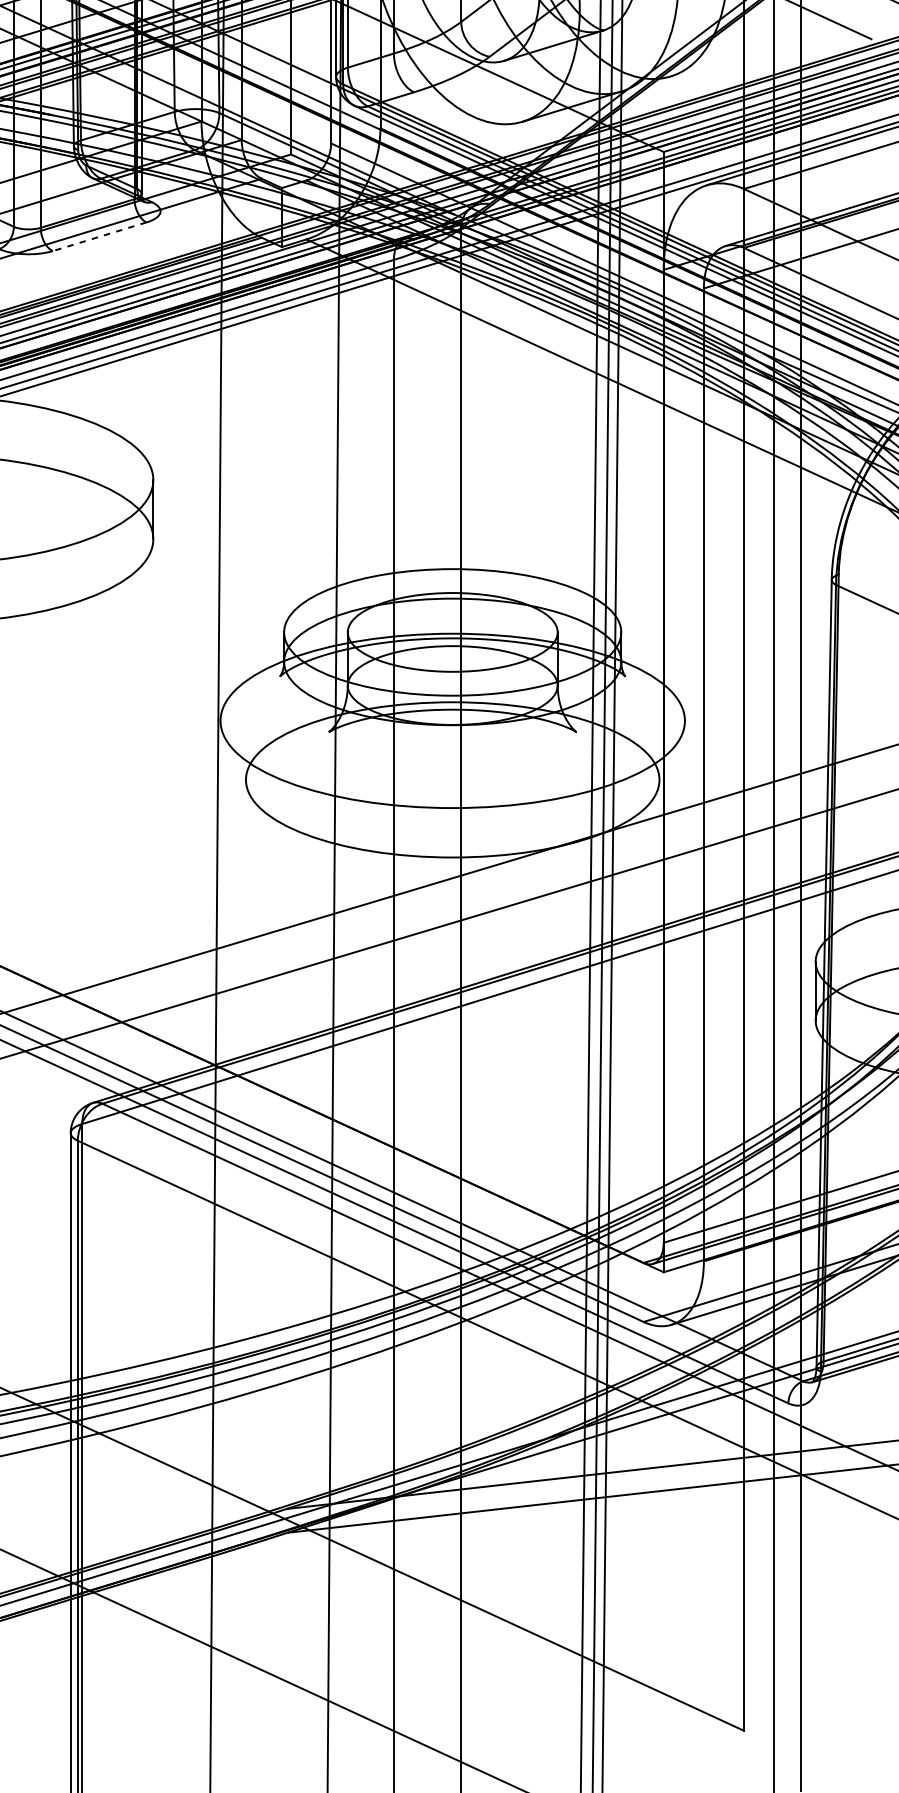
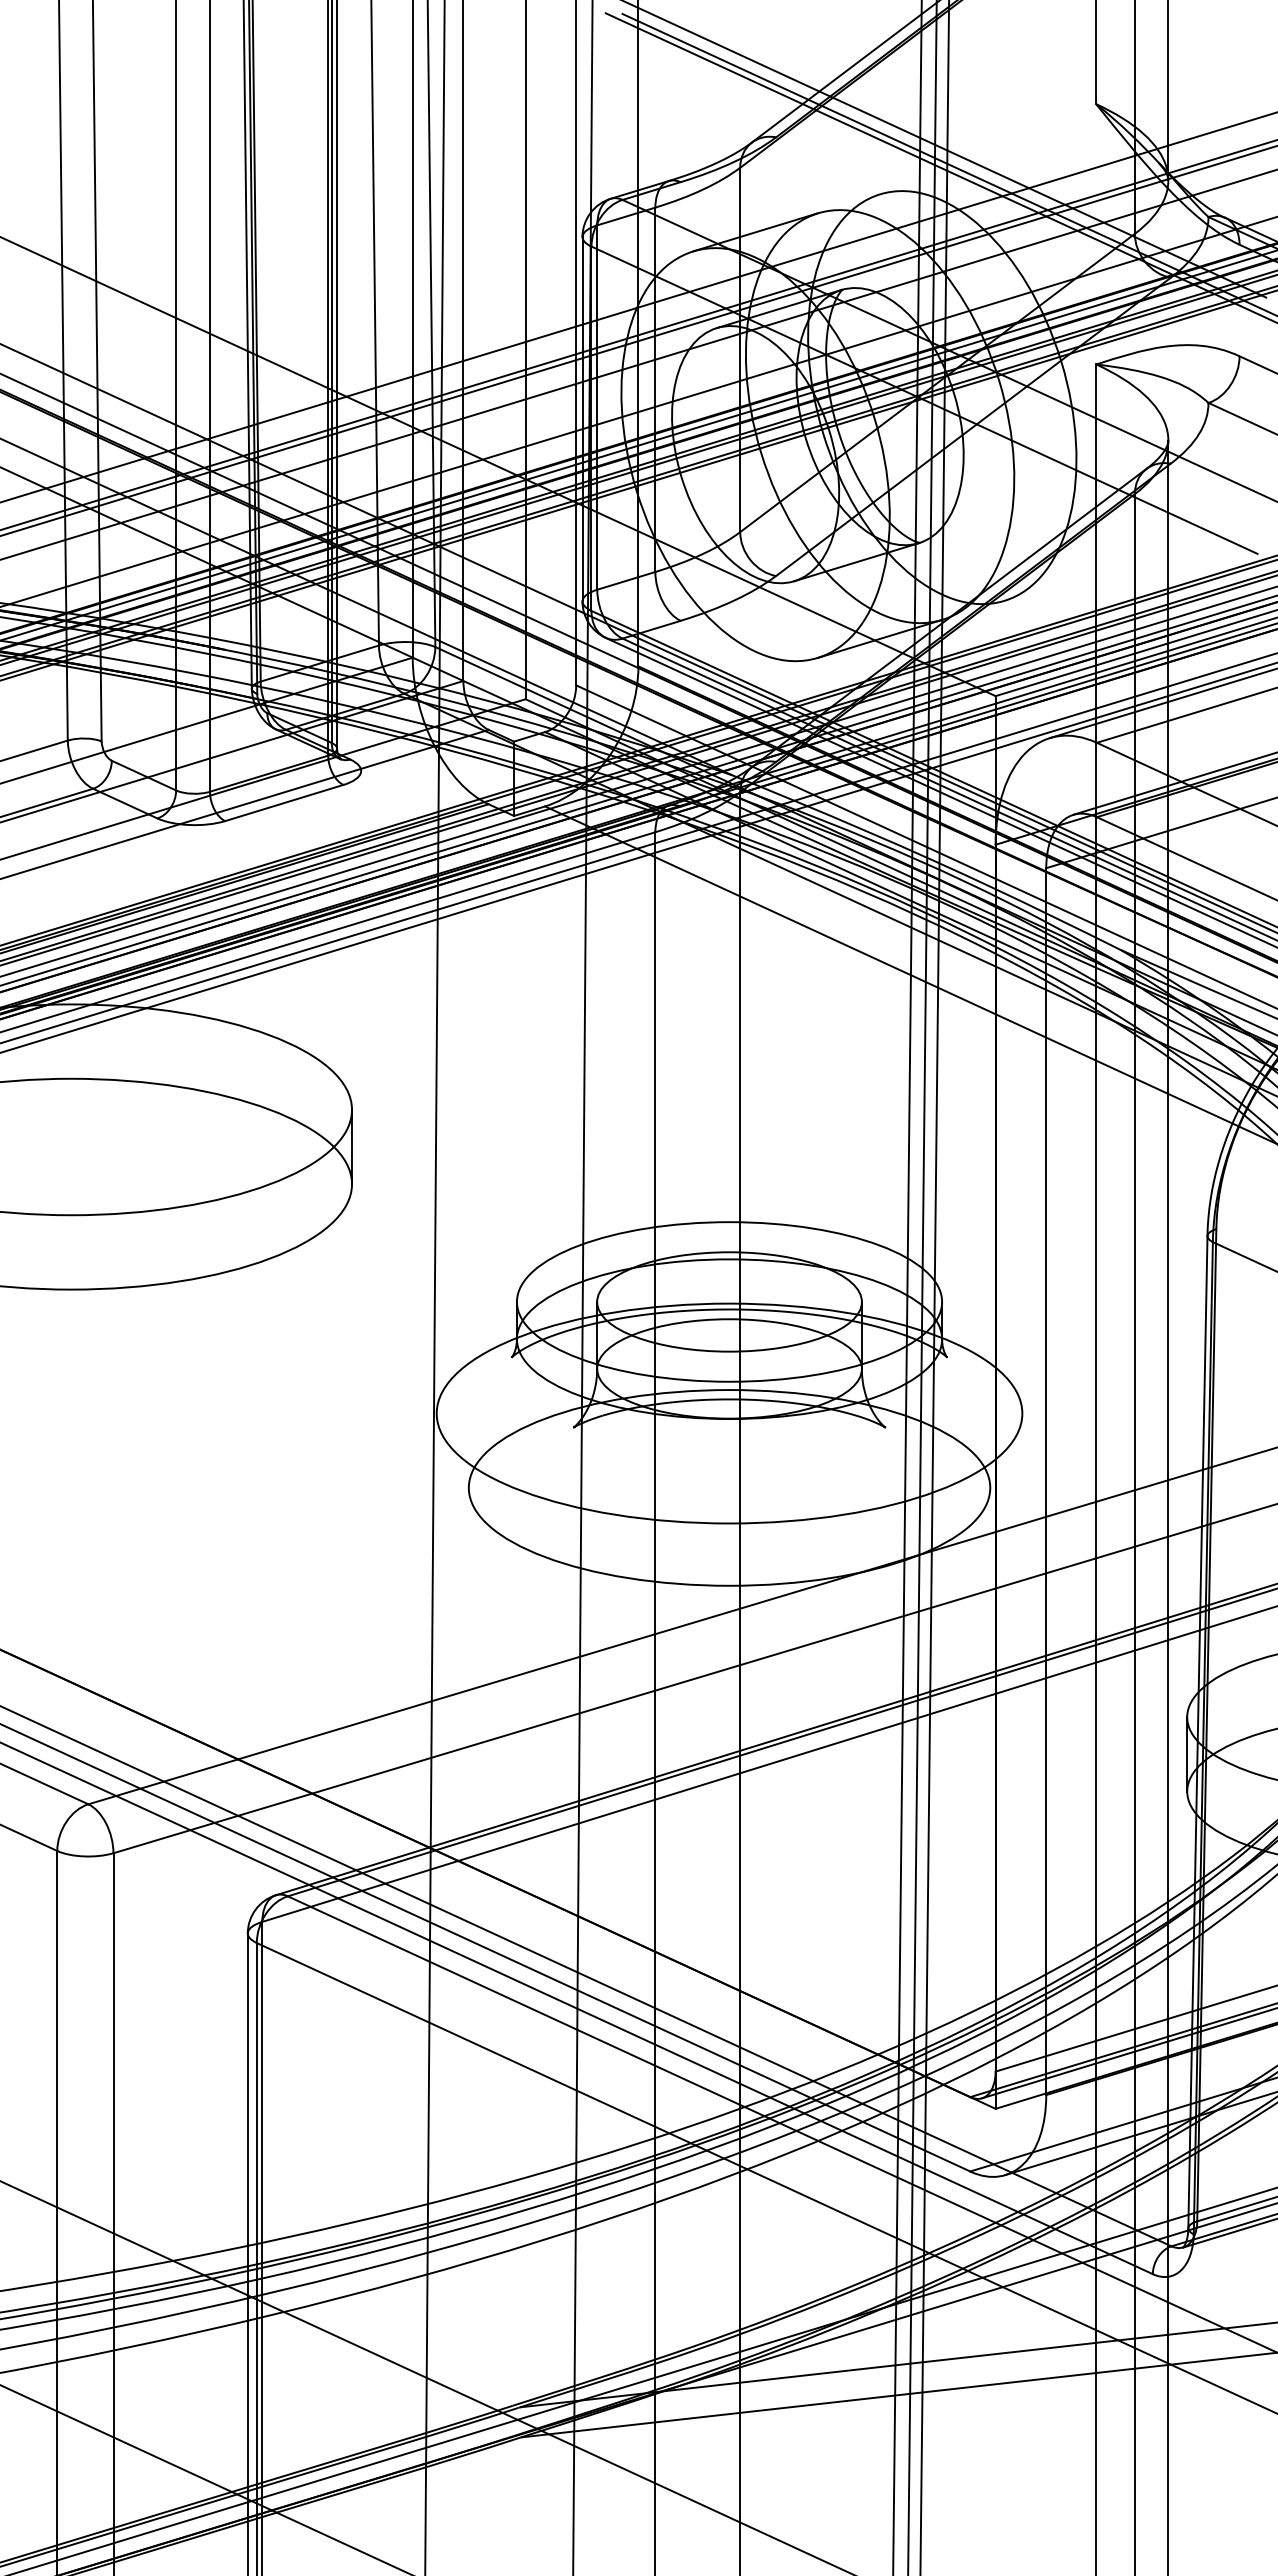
line: (99, 237) -> (284, 803), dashed -> solid

